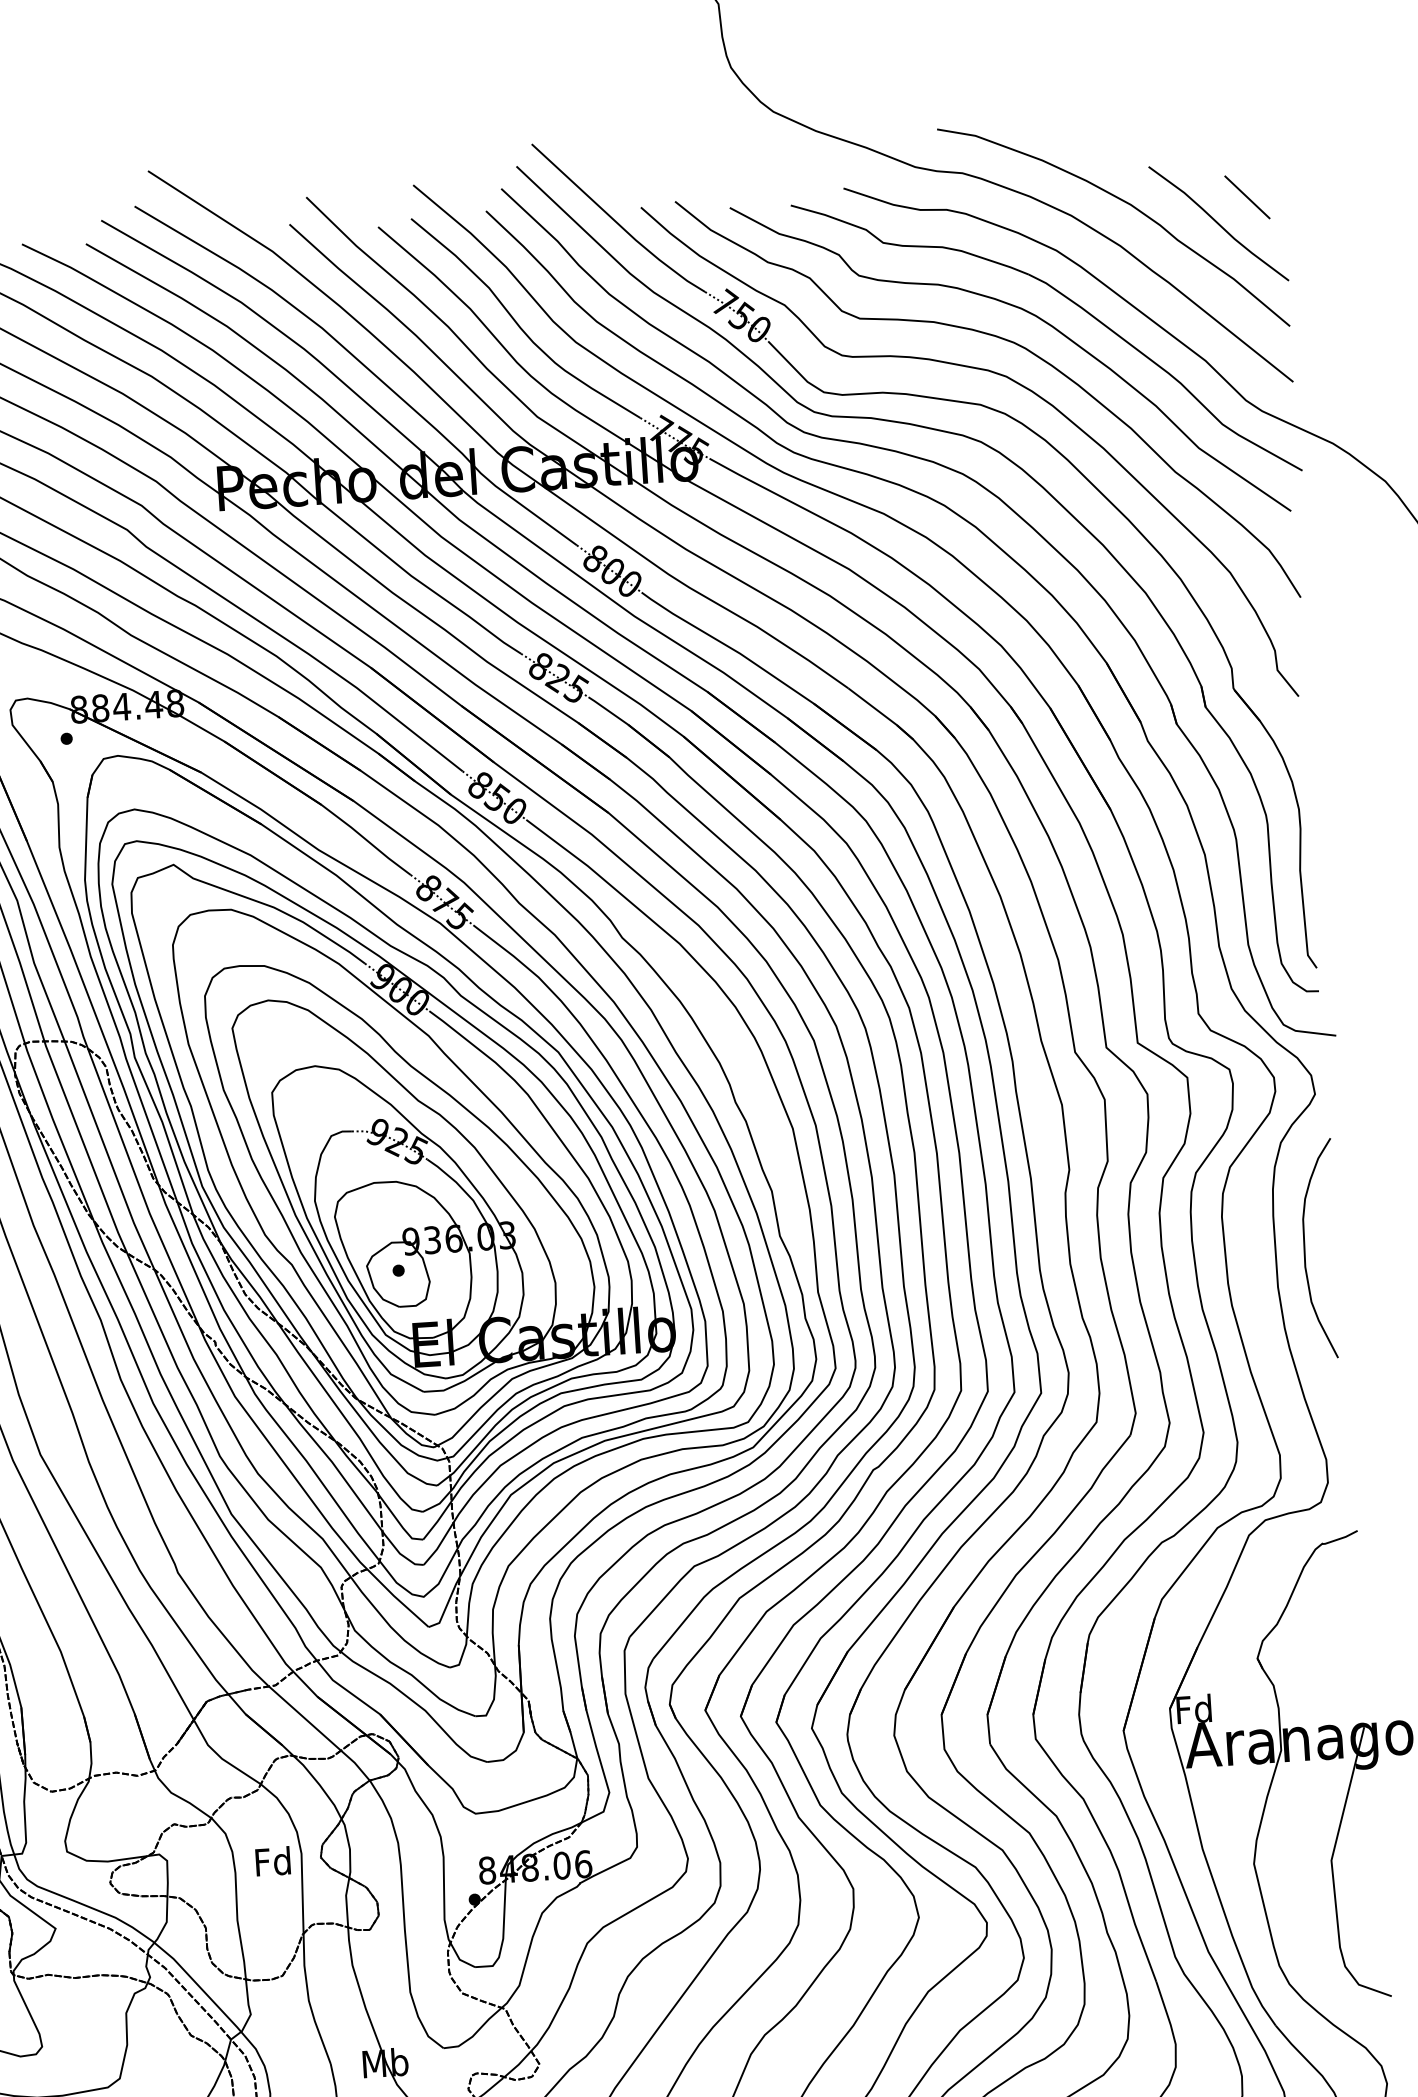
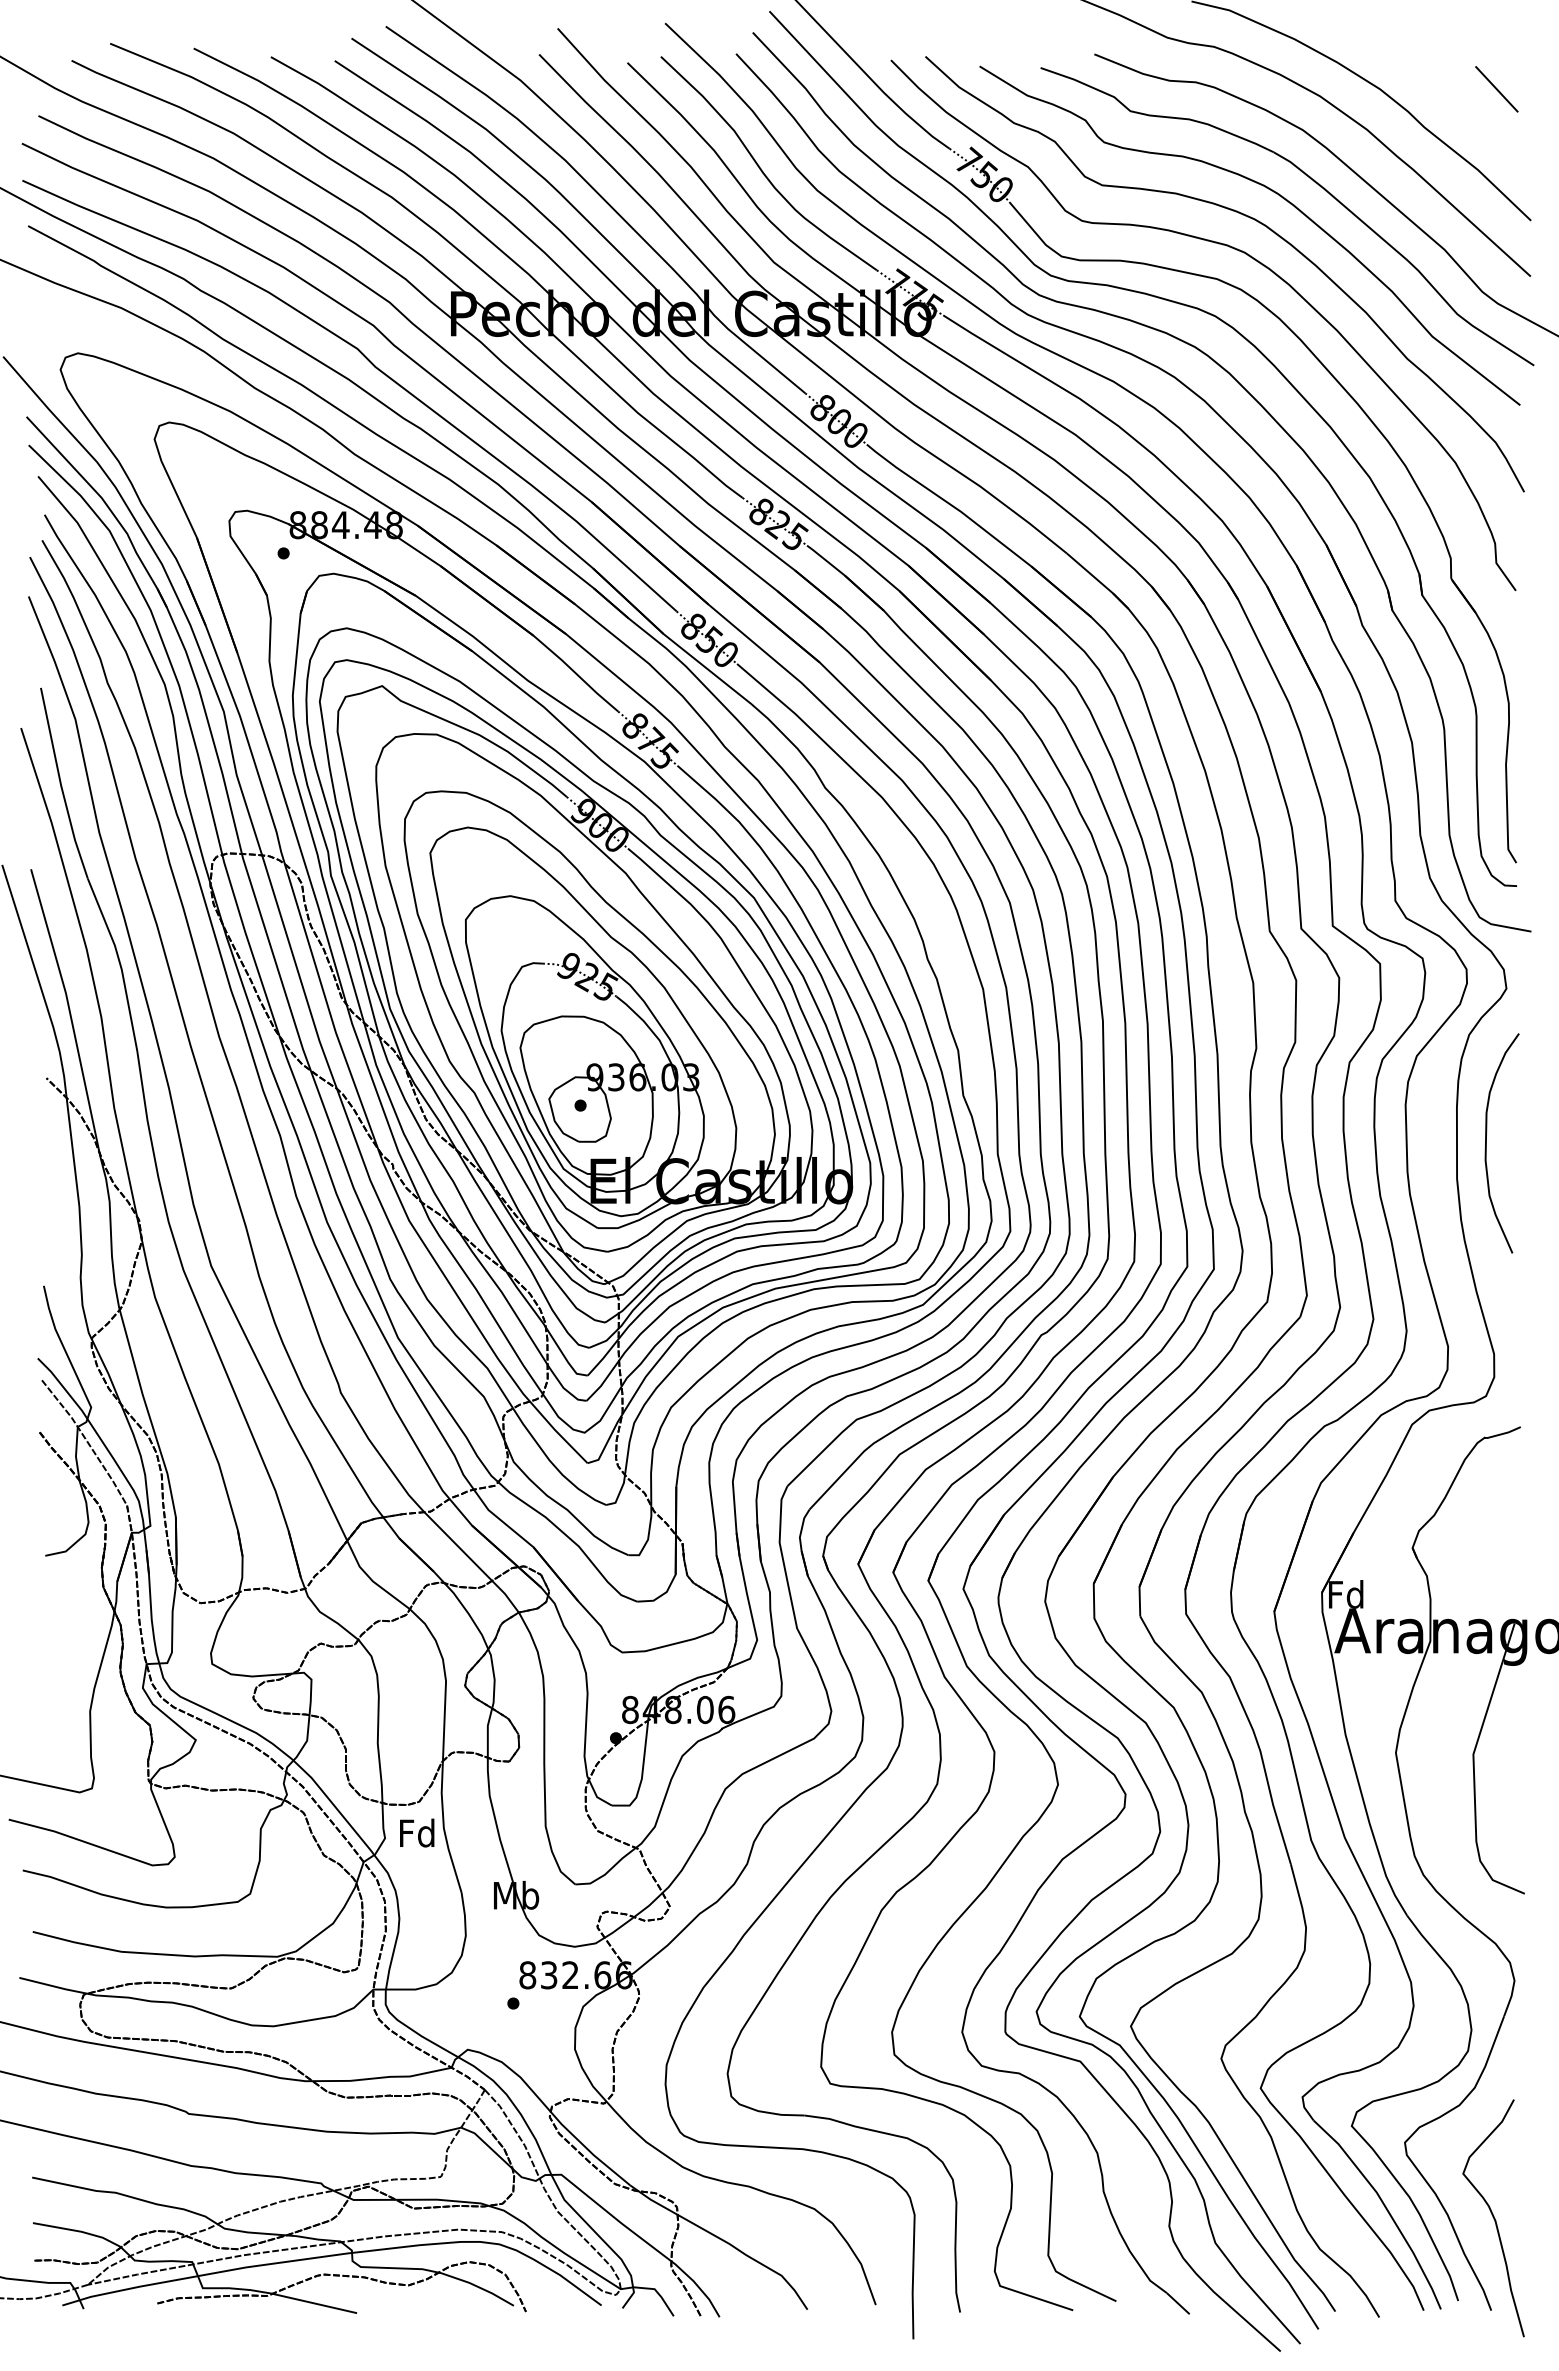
curve: (1218, 223) -> (1466, 113), removed
text: (273, 1860) -> (417, 1832), moved

